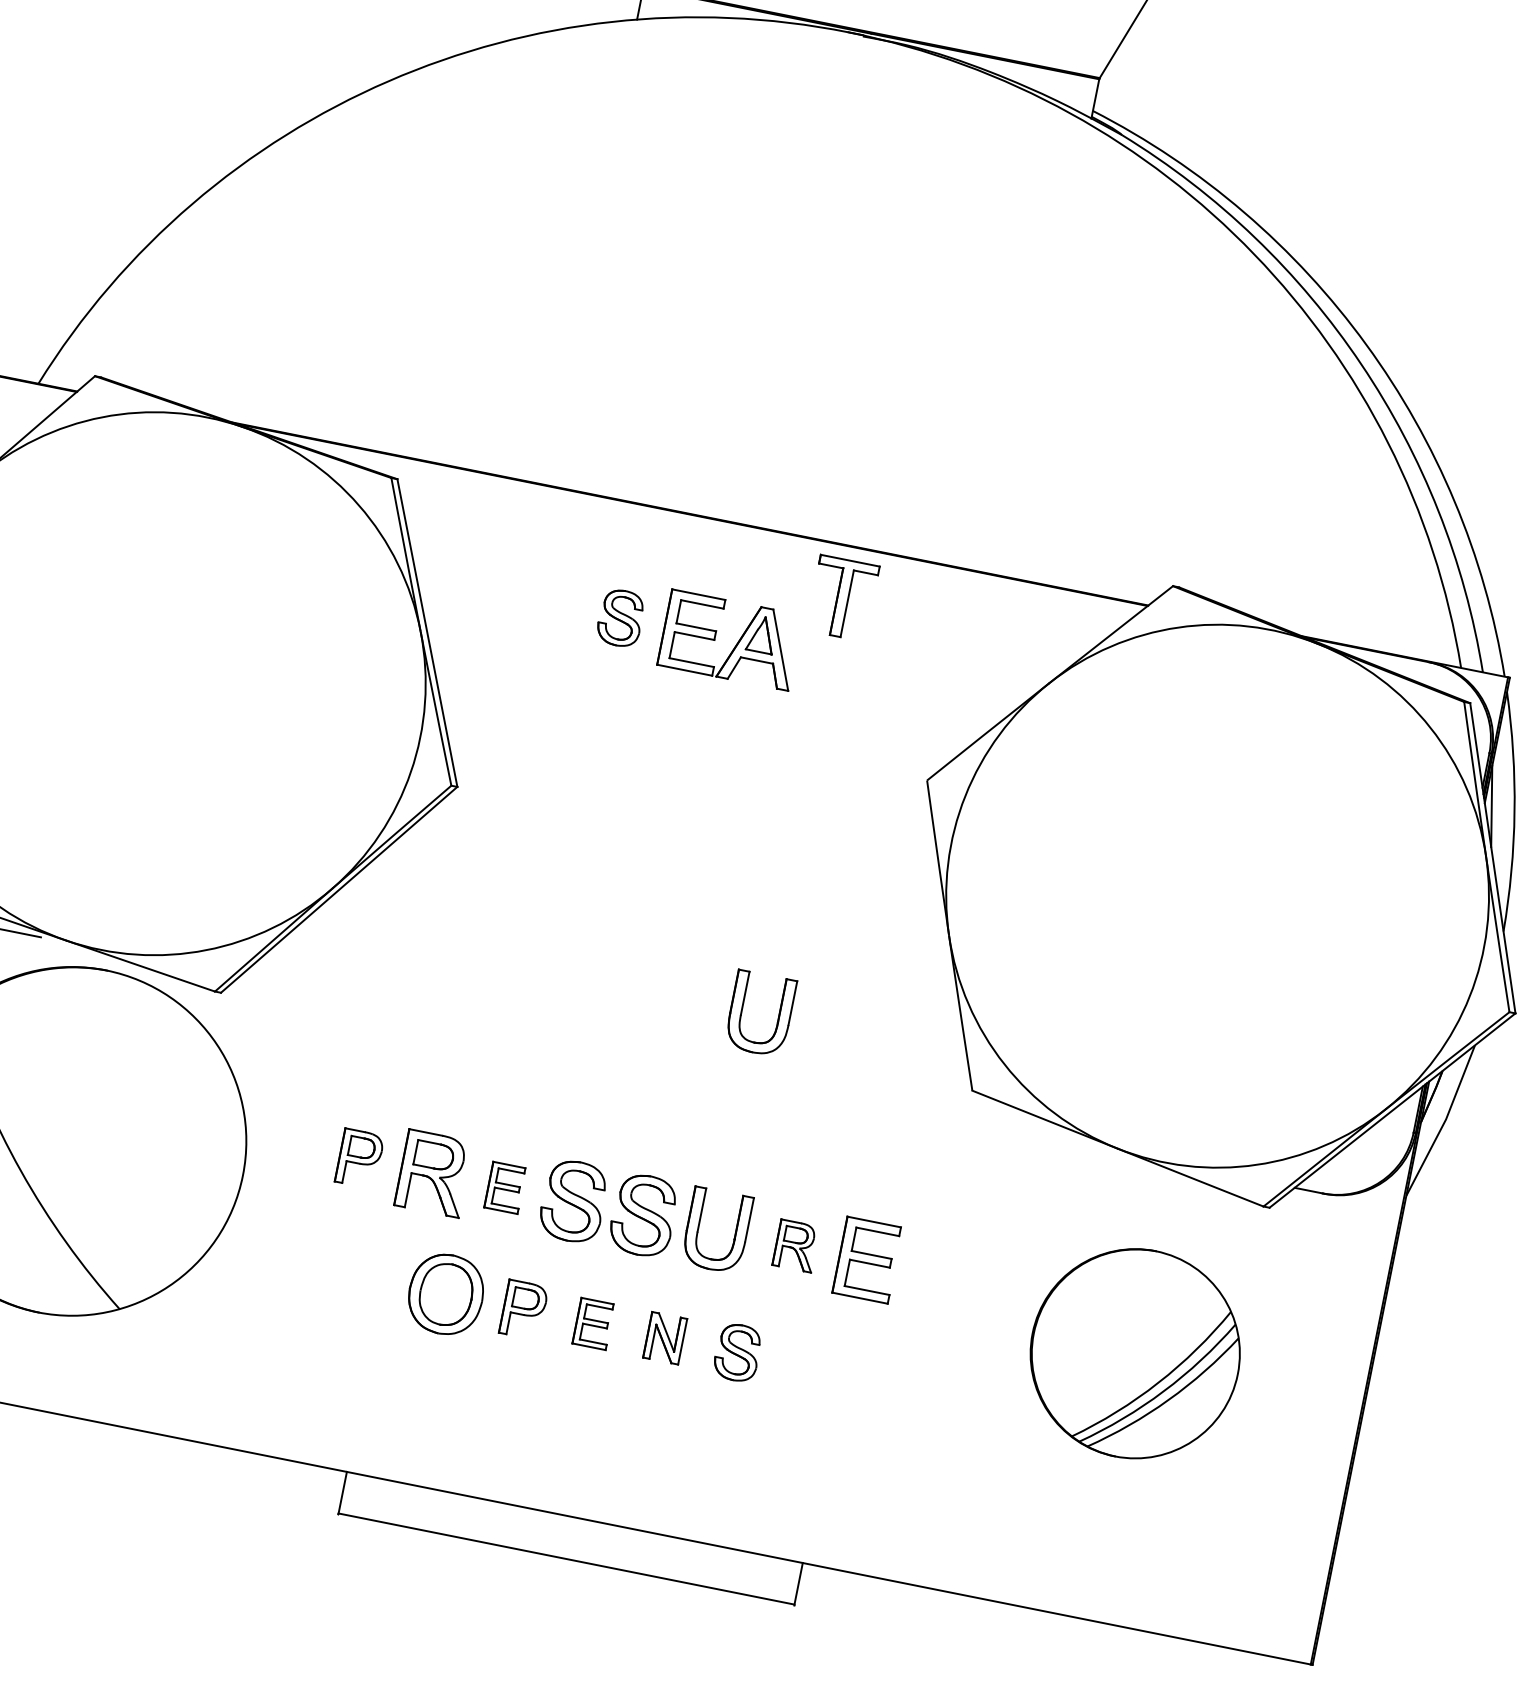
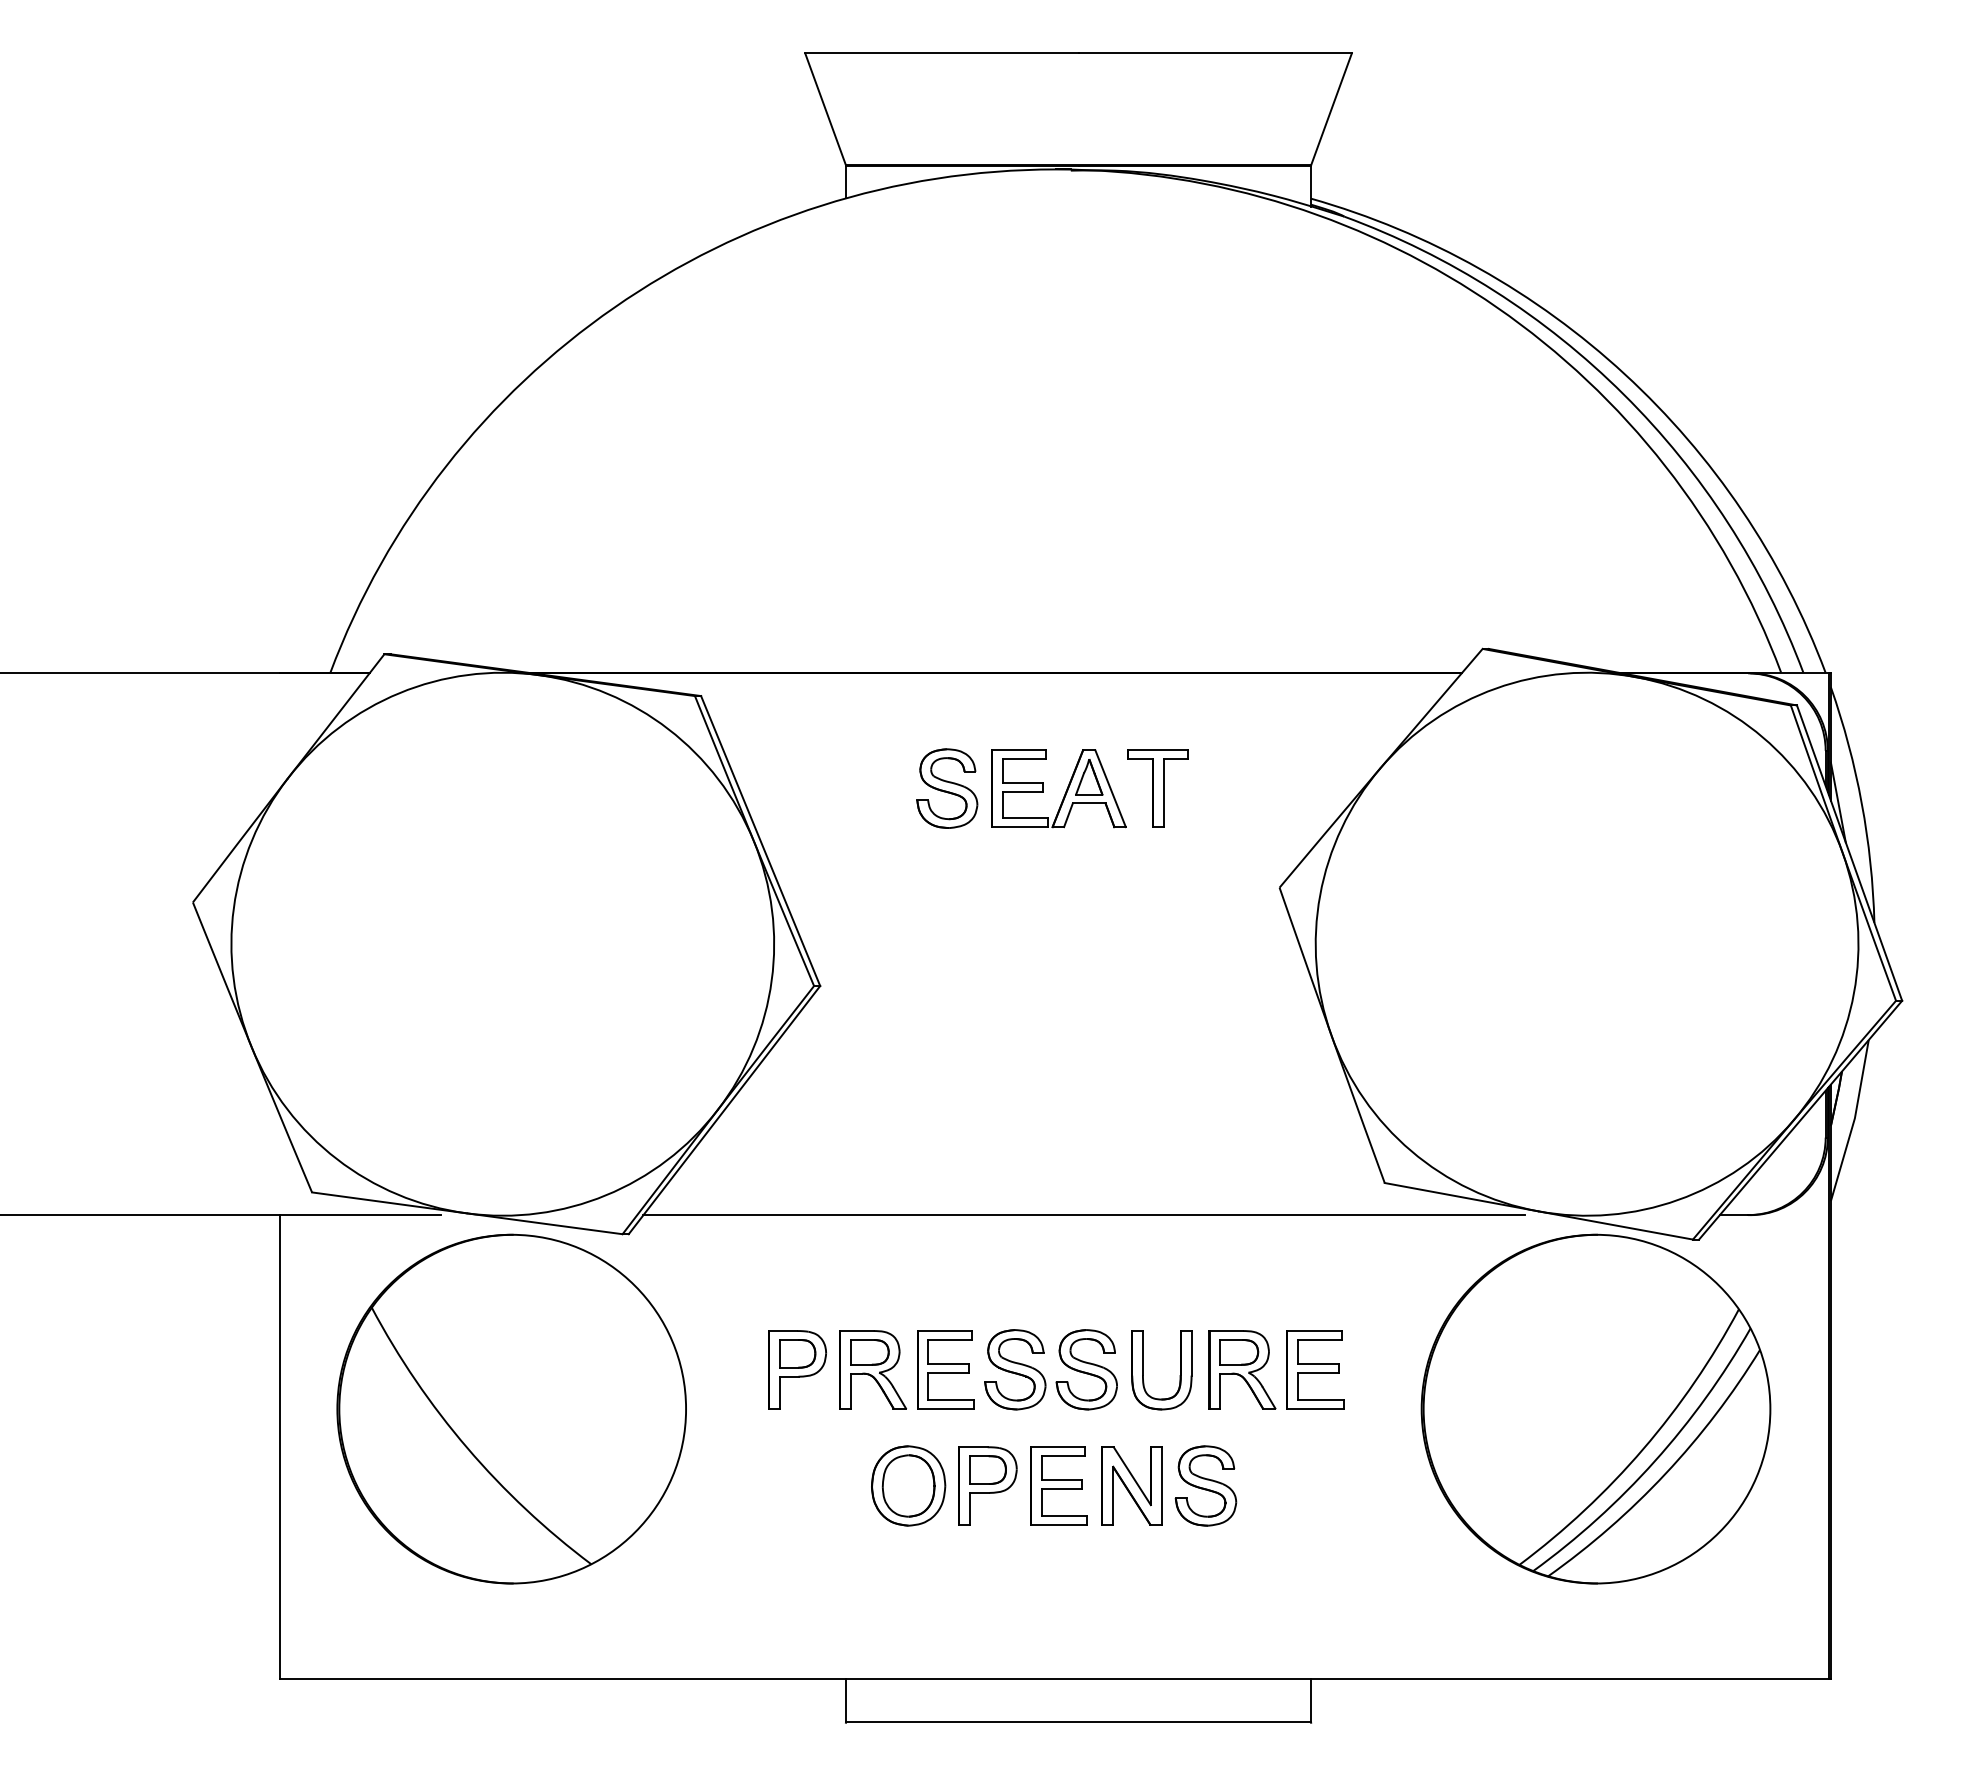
part: (842, 598) -> (1157, 788), moved
part: (620, 618) -> (947, 788), size x1.43
part: (742, 1010) -> (1143, 1149), removed
line: (670, 1063) -> (1083, 1215), added
part: (359, 1158) -> (797, 1369), size x1.43
part: (505, 1187) -> (945, 1369), size x1.67
part: (796, 1245) -> (1242, 1369), size x1.67
part: (523, 1309) -> (987, 1485), size x1.43
part: (593, 1323) -> (1058, 1485), size x1.67
part: (664, 1337) -> (1131, 1485), size x1.67
part: (737, 1352) -> (1205, 1485), size x1.43
part: (1134, 1353) -> (1595, 1408), size x1.67

